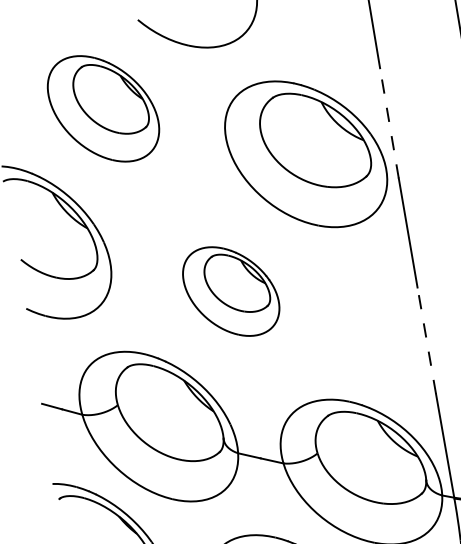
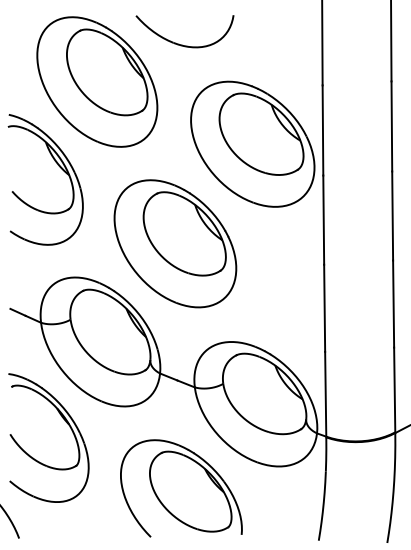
part: (103, 108) -> (97, 81), size x1.43
line: (388, 122) -> (322, 129), dashed -> solid
part: (231, 291) -> (175, 243), size x1.67
line: (426, 341) -> (324, 308), dashed -> solid

